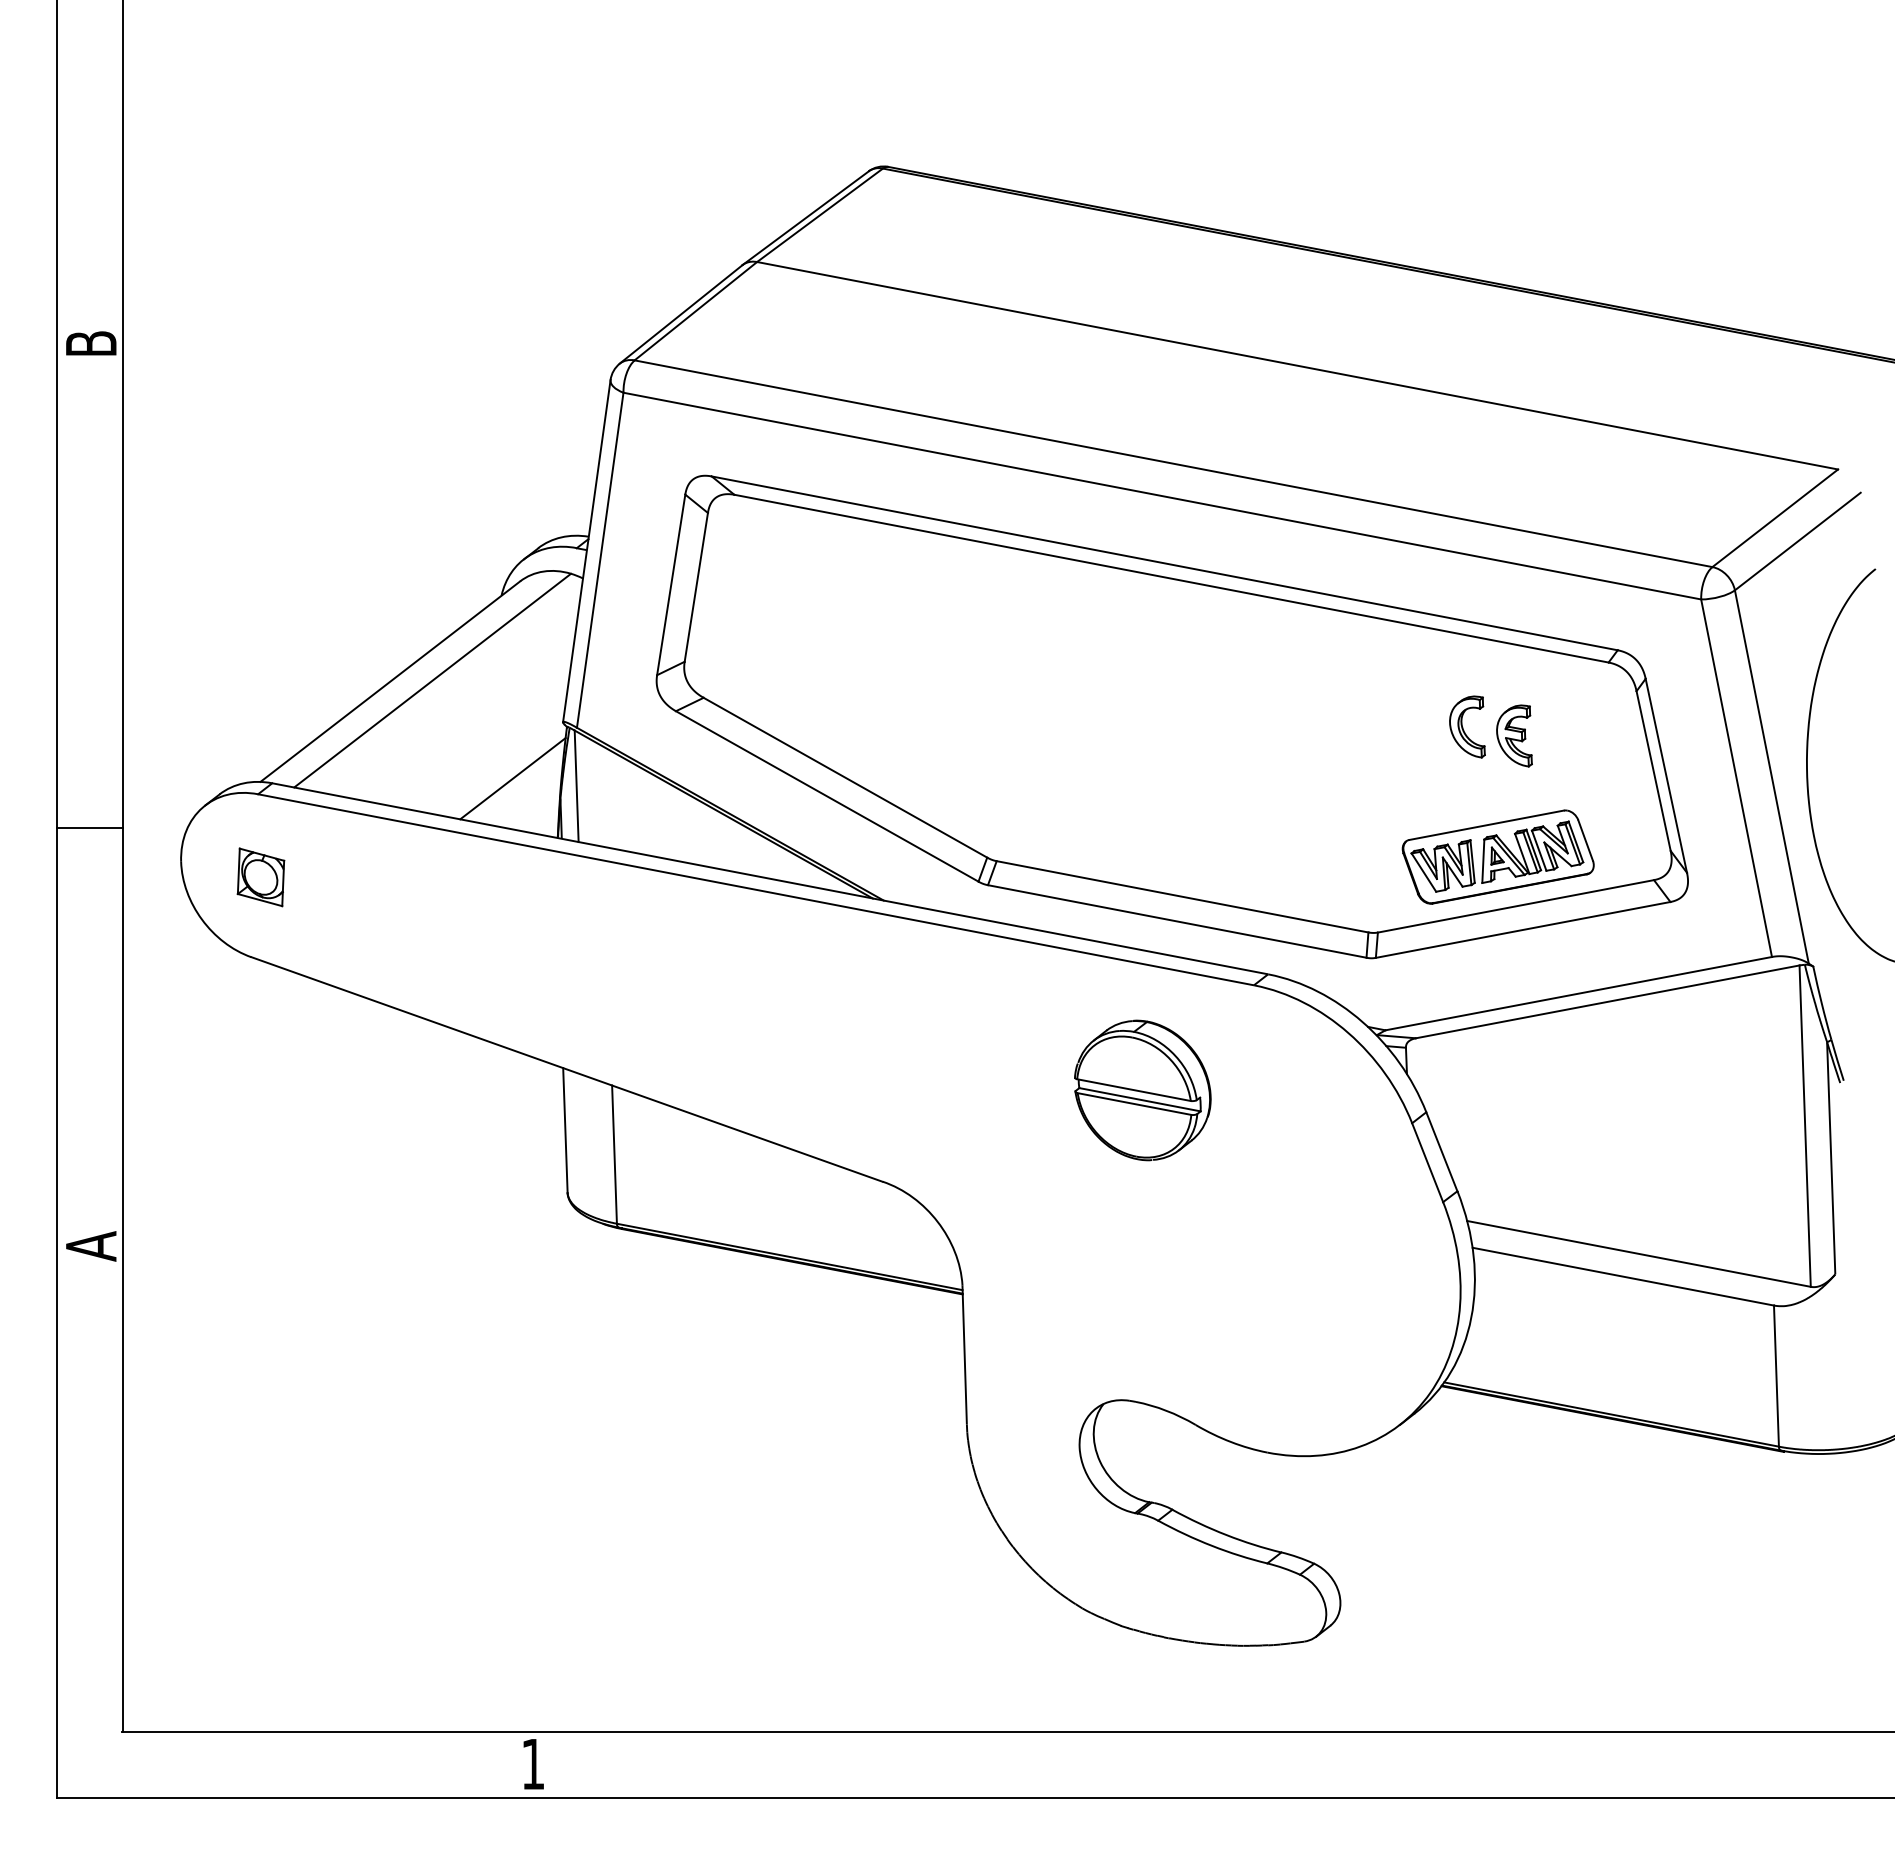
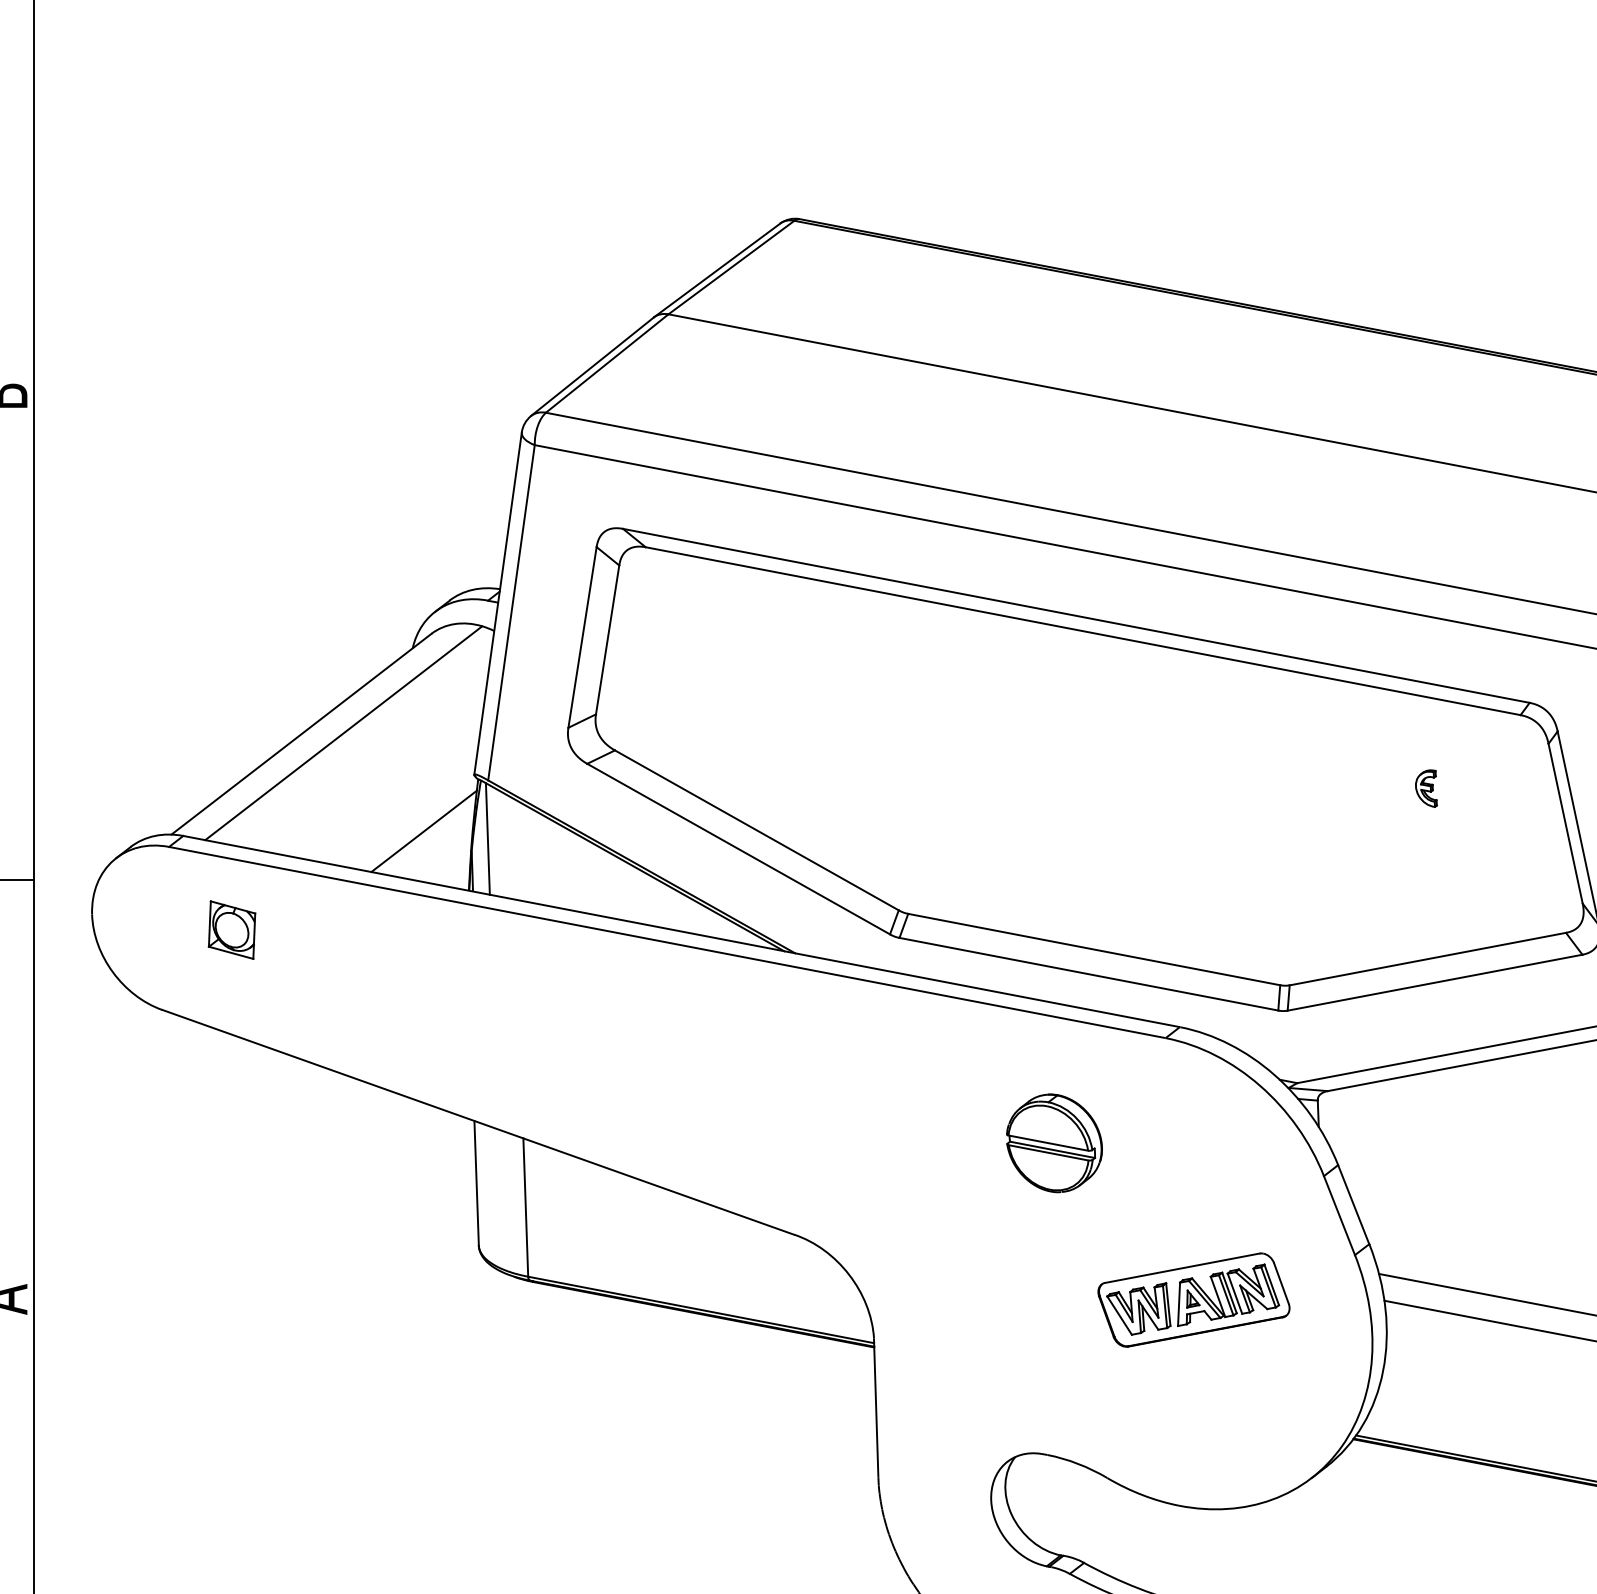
part: (1467, 726) -> (1379, 779), removed
part: (1514, 735) -> (1426, 788), size x0.6
part: (1497, 856) -> (1193, 1299), moved
part: (260, 877) -> (231, 930), moved
part: (1142, 1090) -> (1054, 1143), size x0.7

